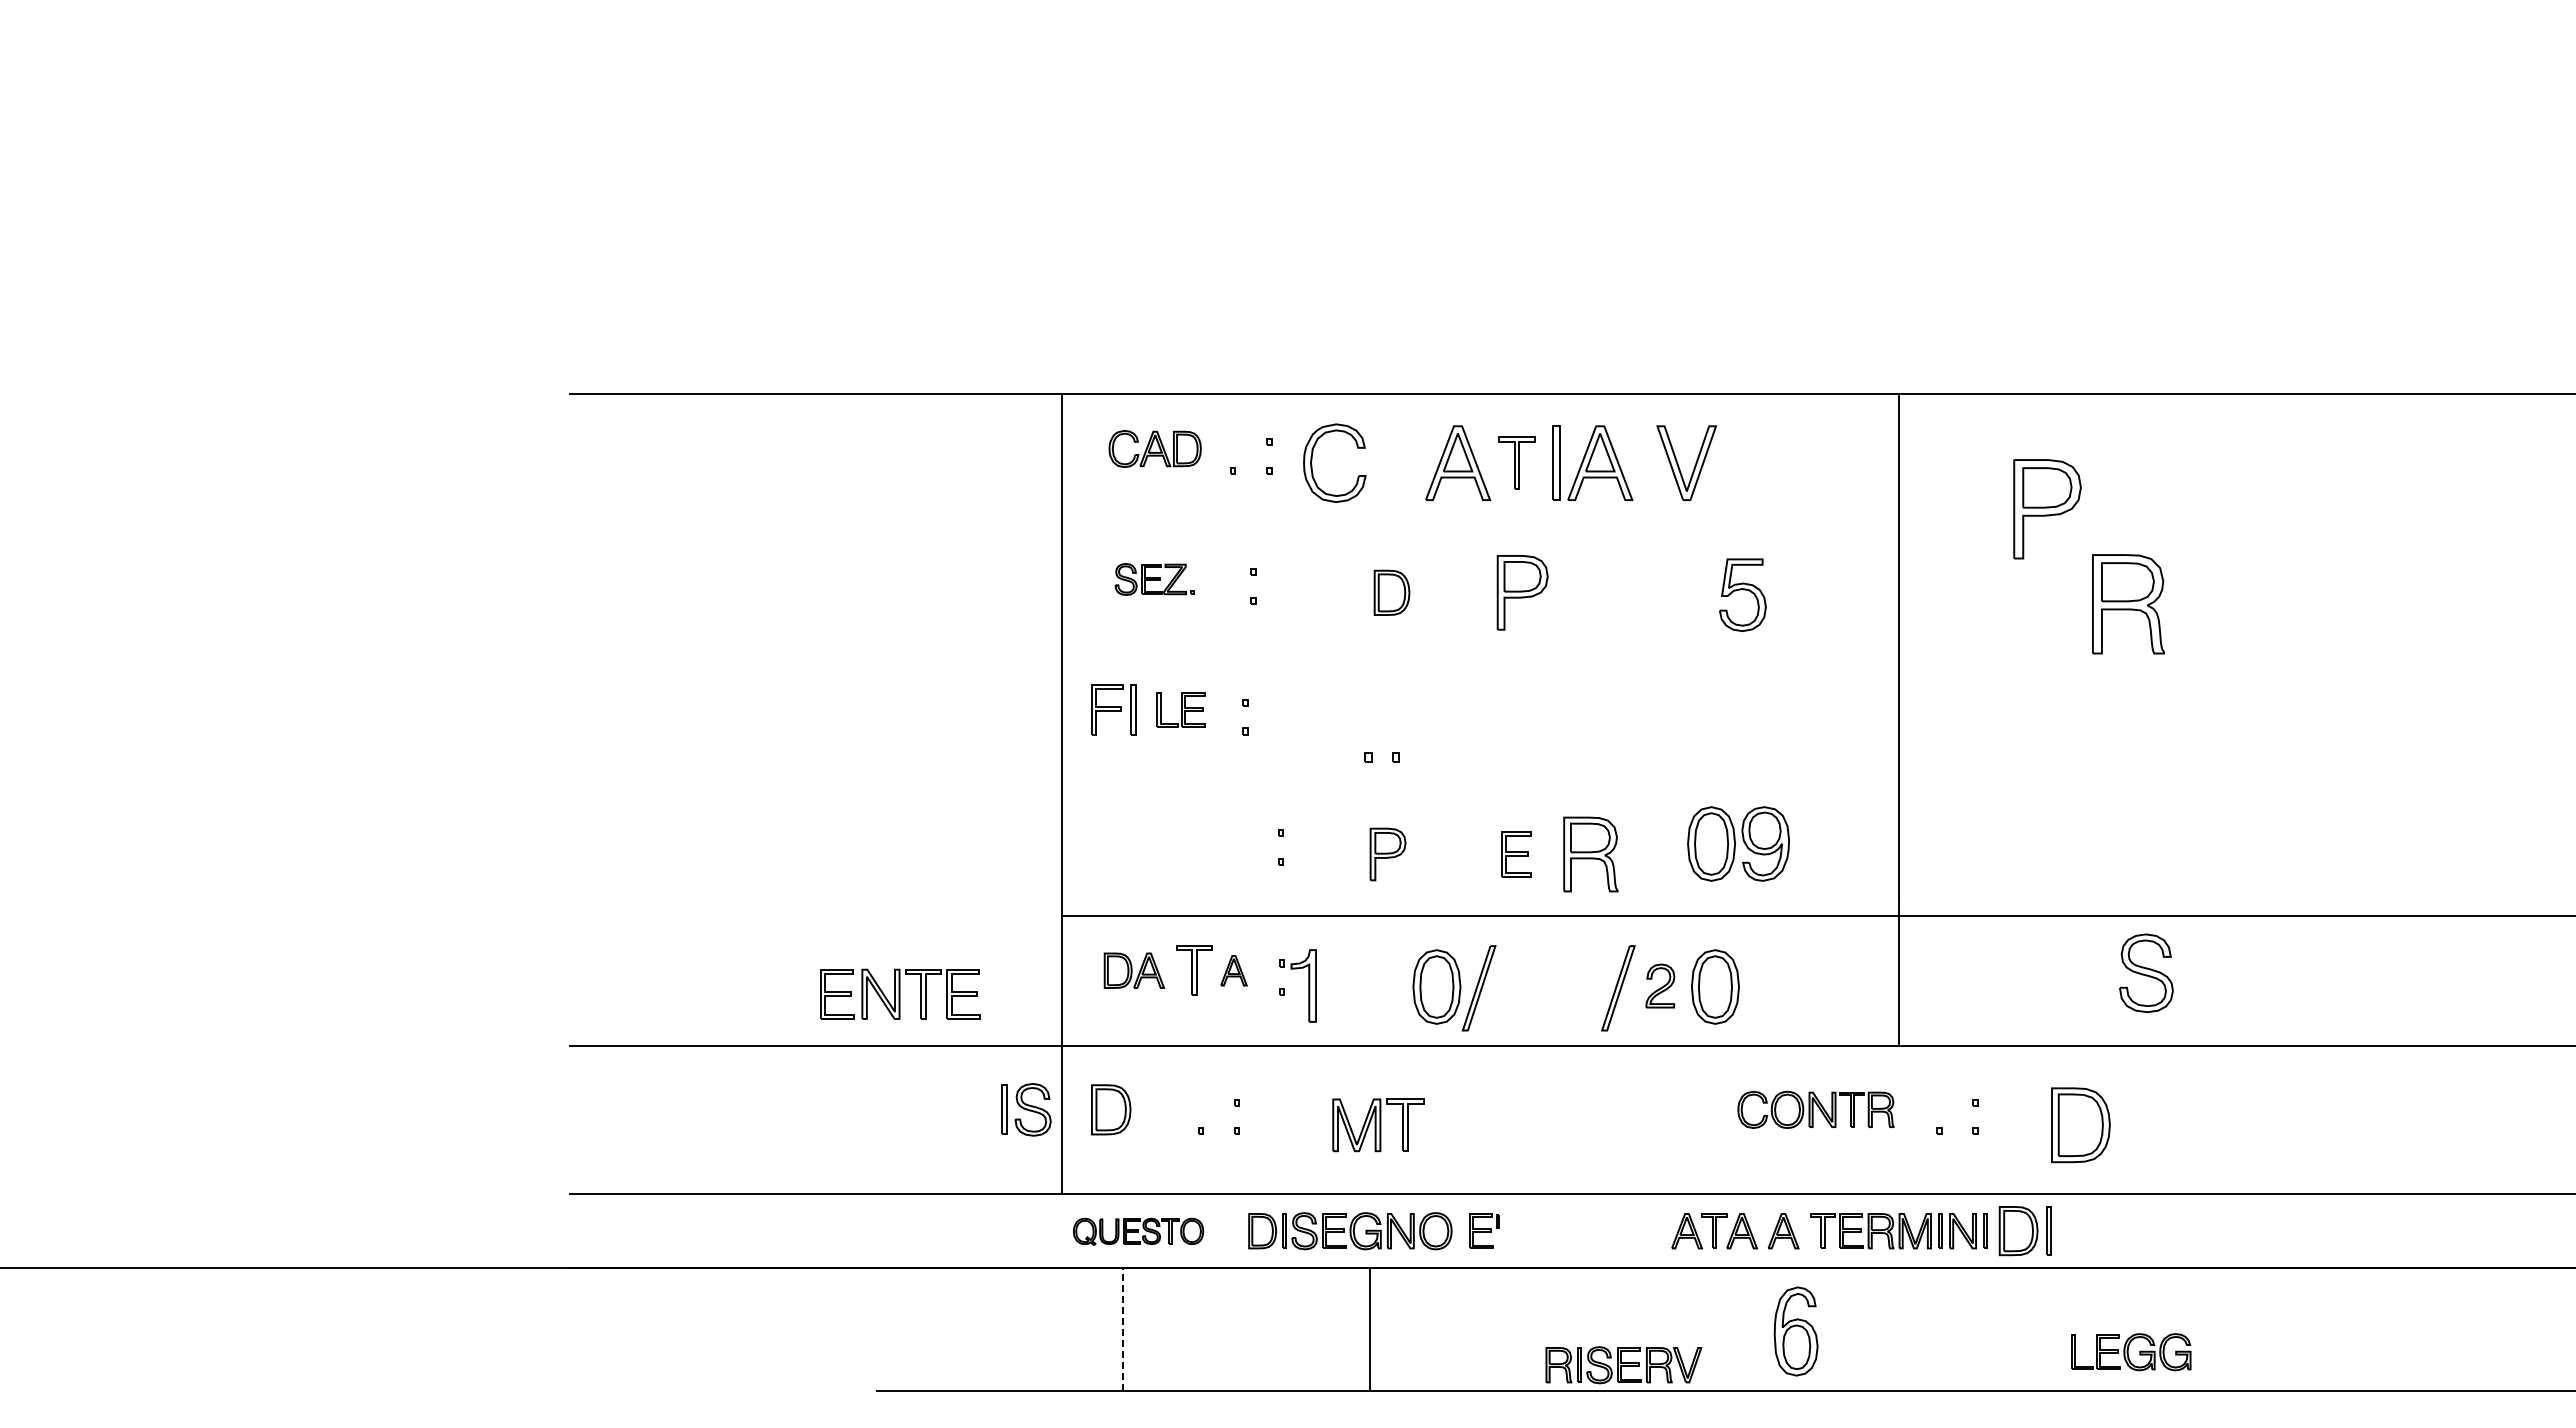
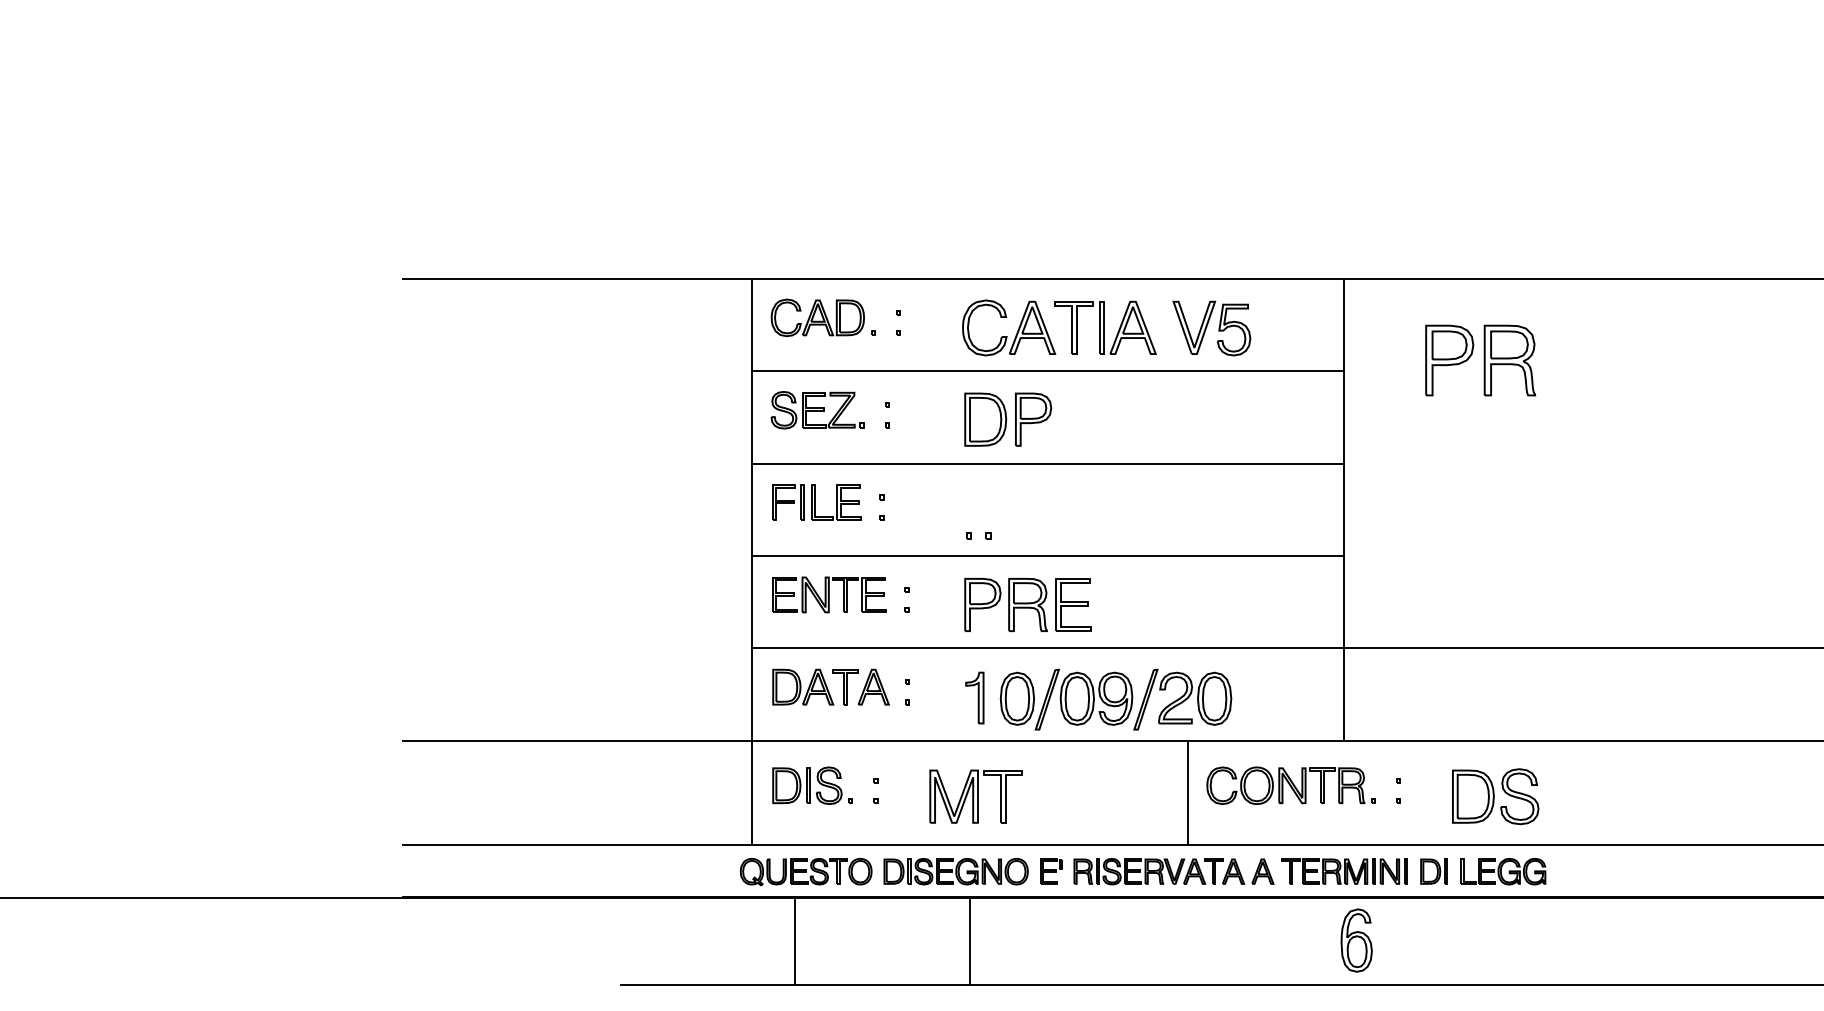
part: (1155, 448) -> (818, 317), size x1.43
part: (1312, 460) -> (968, 326), moved
part: (1516, 462) -> (1073, 327), size x1.43
line: (1479, 524) -> (1047, 371), added
part: (1154, 579) -> (817, 410), size x1.67
part: (1391, 592) -> (985, 419), size x1.67
part: (1522, 592) -> (1033, 419), moved
part: (1742, 594) -> (1233, 329), moved
part: (2128, 604) -> (1509, 360), moved
line: (1479, 654) -> (1047, 463), added
part: (1181, 709) -> (836, 502), size x1.43
line: (1479, 785) -> (1047, 556), added
part: (1738, 843) -> (1096, 698), moved
part: (1387, 854) -> (982, 604), size x1.43
part: (1516, 854) -> (1073, 604), size x1.67
part: (1590, 854) -> (1027, 604), moved
part: (1134, 970) -> (803, 687), size x1.43
part: (1233, 970) -> (873, 687), size x1.67
part: (2146, 973) -> (1519, 796), moved
part: (1303, 985) -> (974, 697), moved
part: (1660, 985) -> (1175, 697), size x1.67
part: (900, 993) -> (829, 594), moved
part: (1026, 1109) -> (824, 785), moved
part: (1815, 1109) -> (1285, 785), size x1.43
line: (1677, 1119) -> (1187, 792), added
part: (1378, 1125) -> (976, 796), size x1.43
part: (1138, 1231) -> (806, 871), size x1.43
part: (2025, 1231) -> (1434, 871), size x0.71
line: (1123, 1329) -> (795, 941), dashed -> solid
part: (1795, 1331) -> (1356, 940), moved
part: (2131, 1352) -> (1503, 871), moved
part: (1623, 1365) -> (1129, 871), moved

